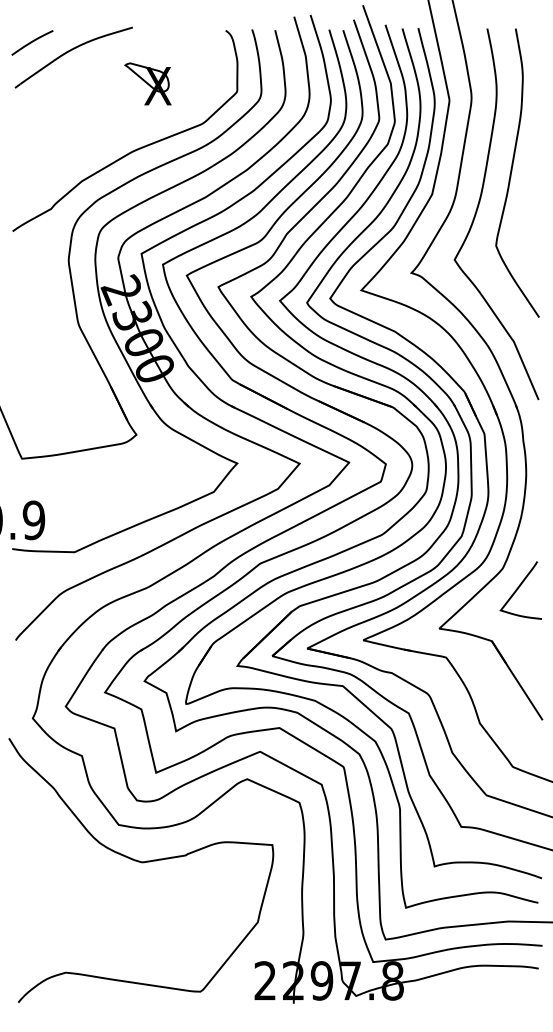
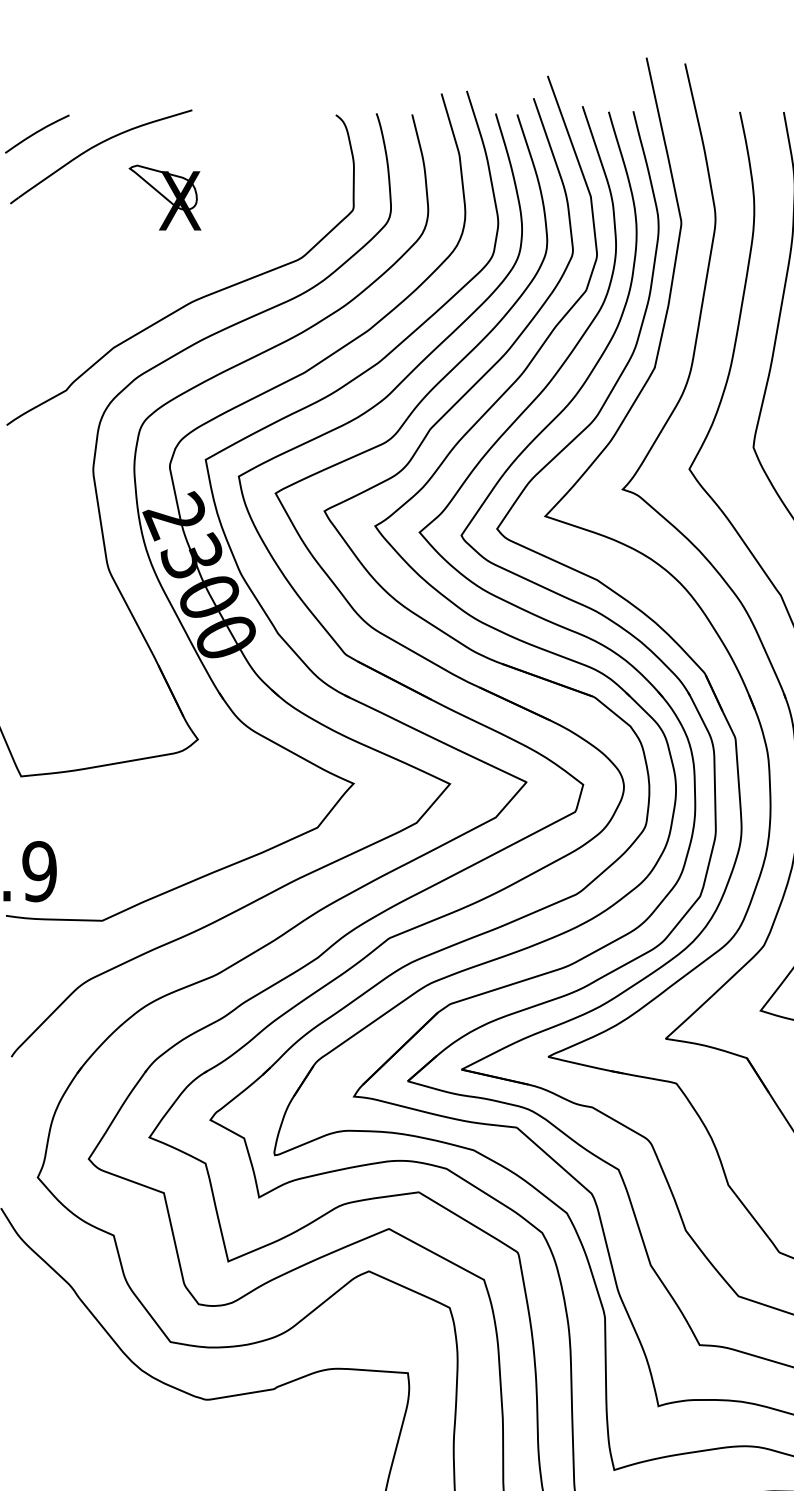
part: (147, 83) -> (163, 196), moved

